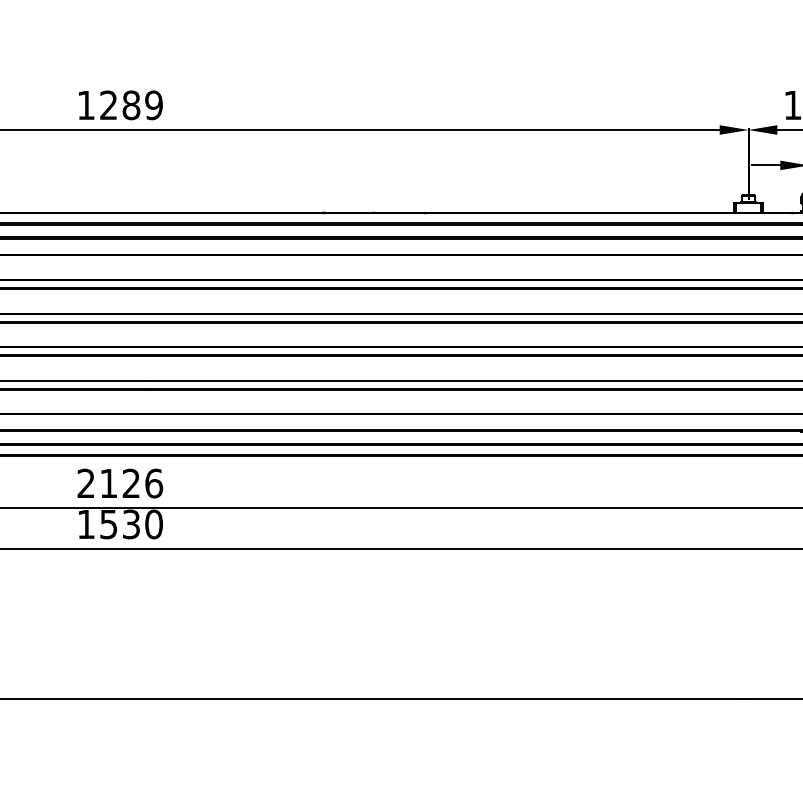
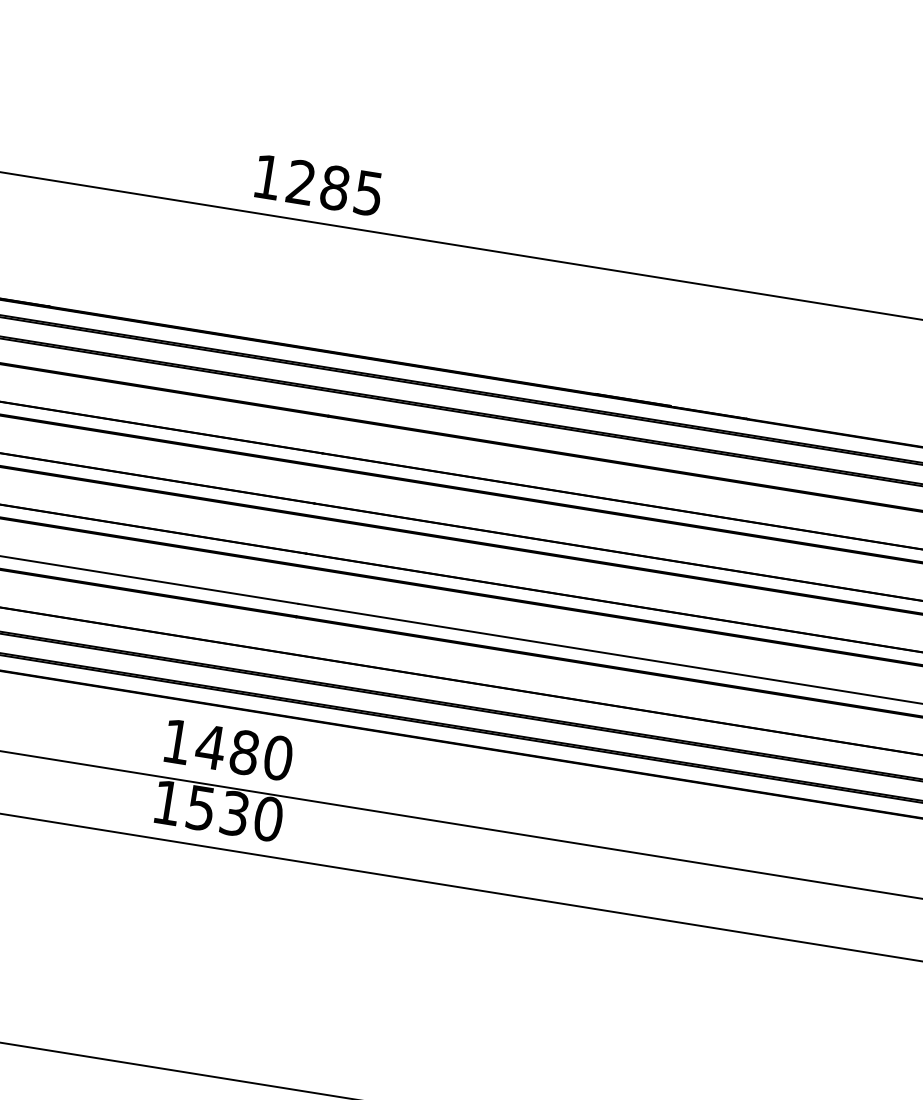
text: (153, 105) -> (367, 193), 1289 -> 1285
text: (120, 483) -> (228, 749), 2126 -> 1480

